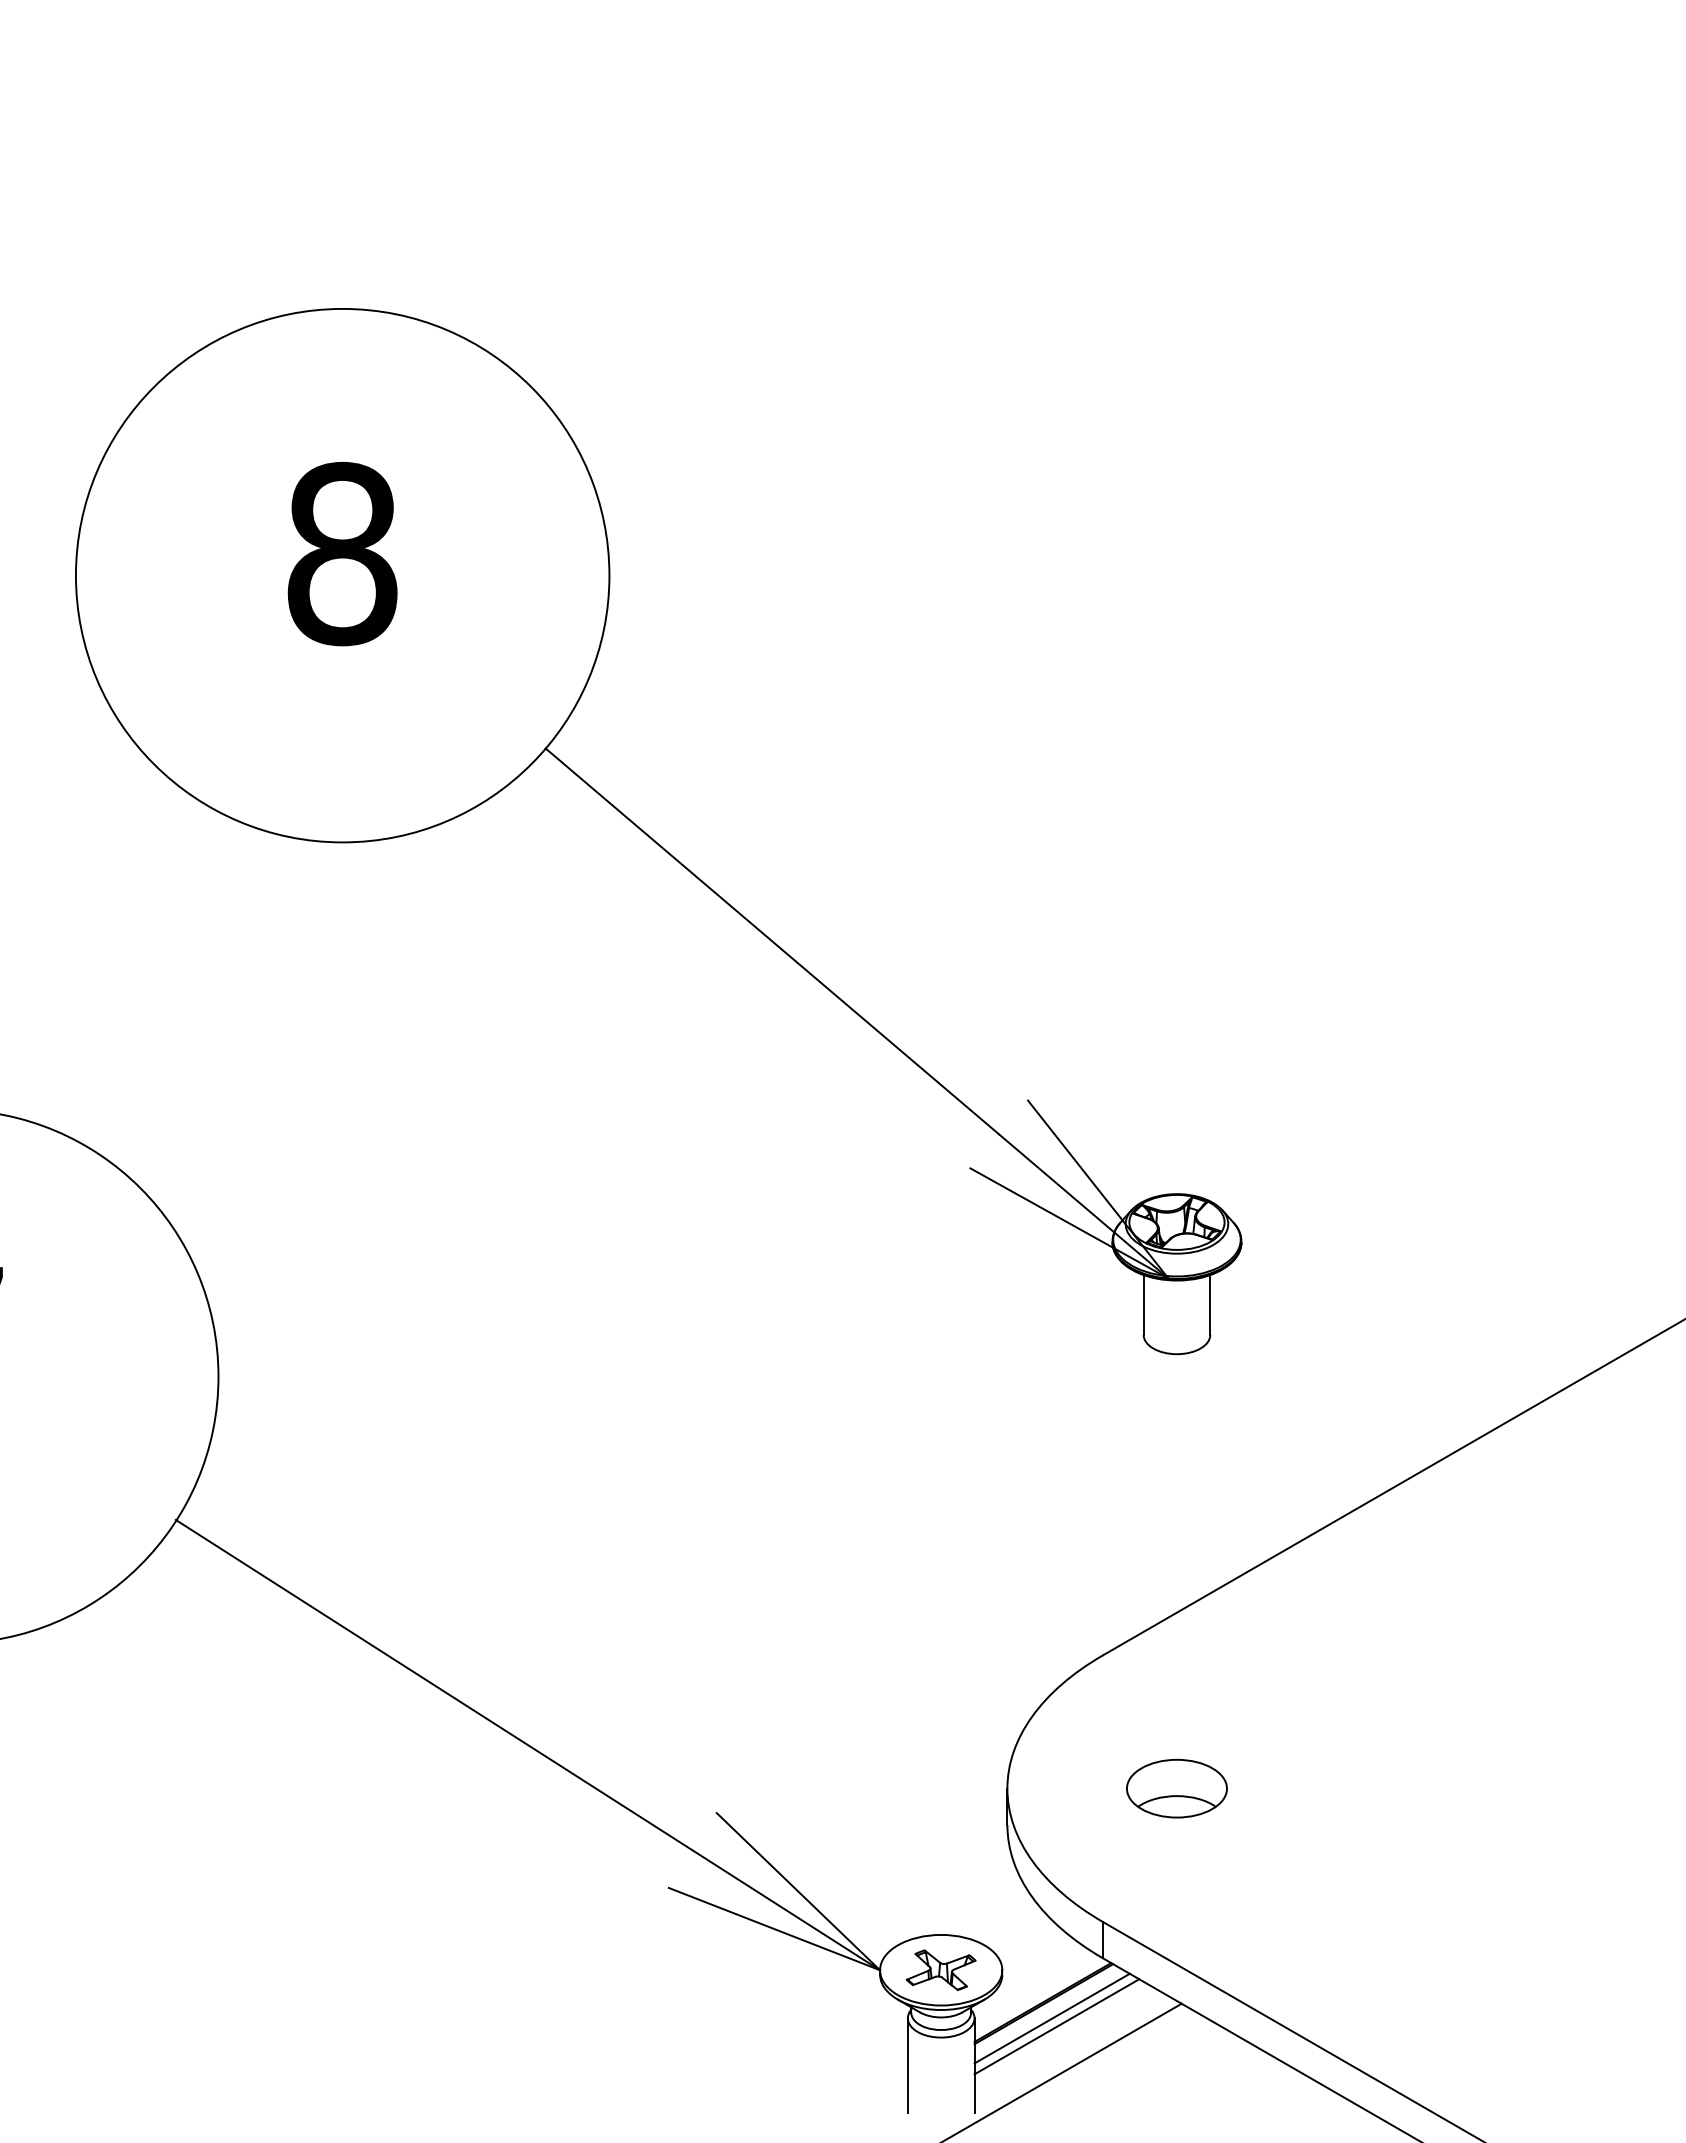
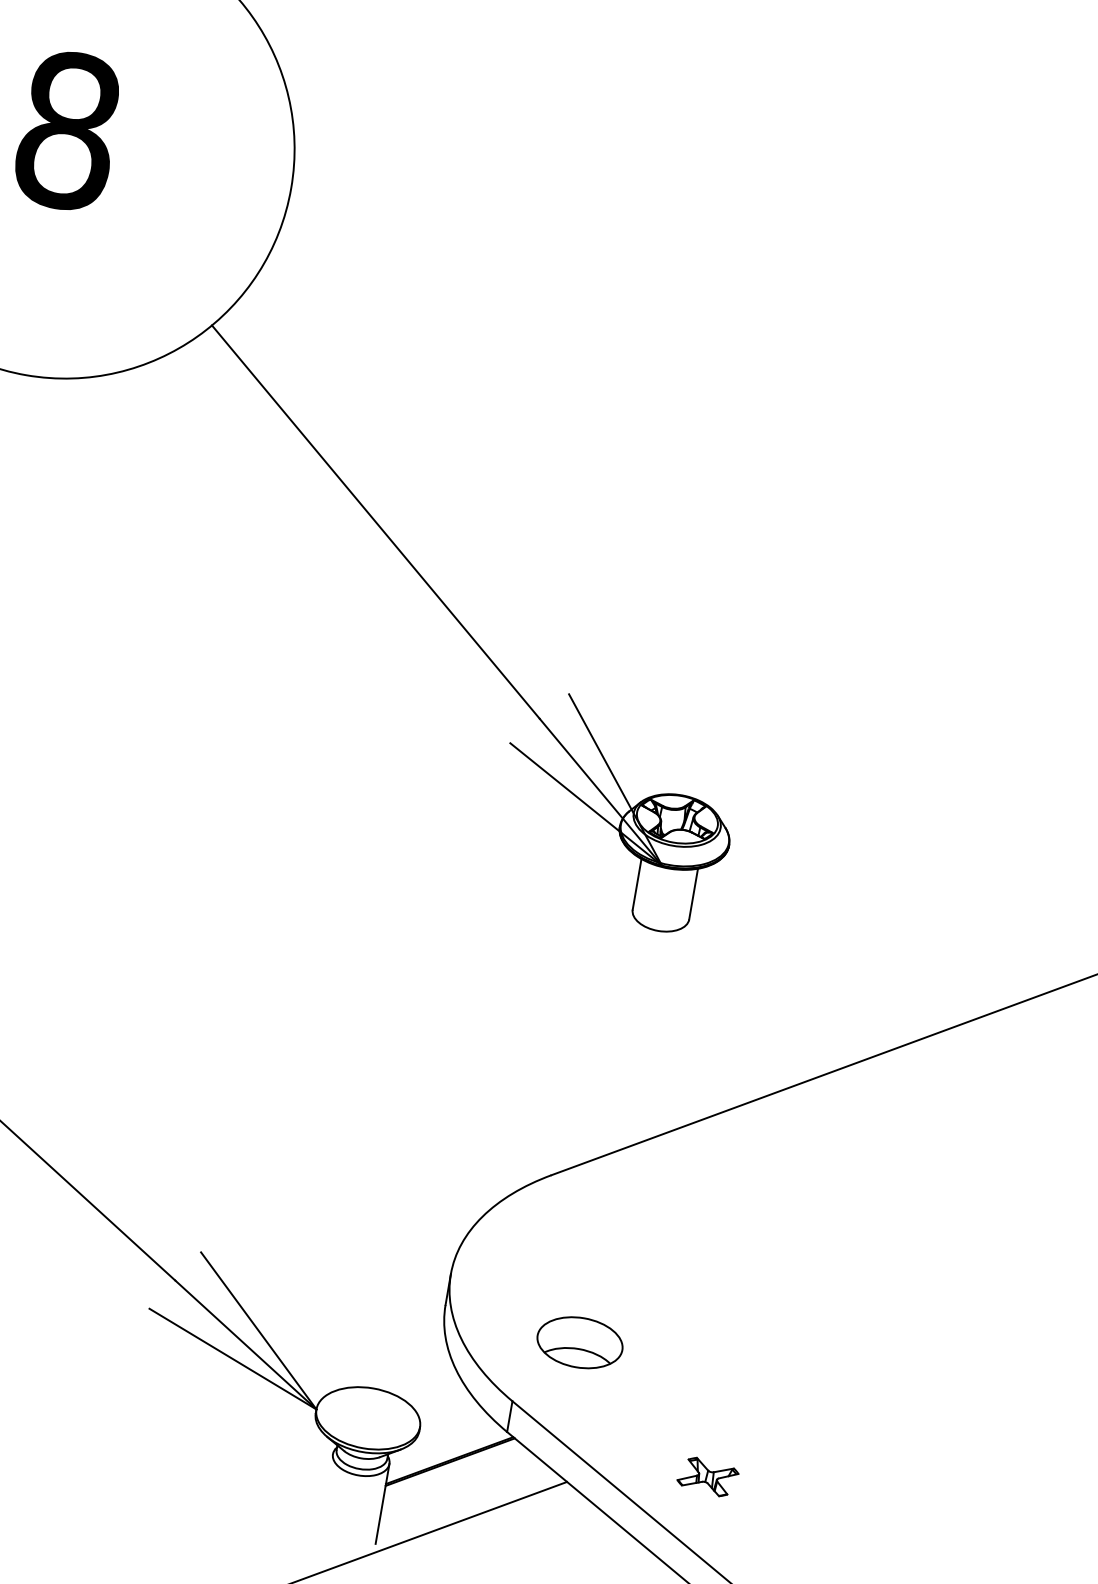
part: (1176, 1788) -> (579, 1342), moved
part: (940, 1970) -> (707, 1477), moved
line: (1051, 2018) -> (454, 1475), removed
line: (1056, 2026) -> (457, 1482), removed
line: (907, 2065) -> (325, 1494), removed

